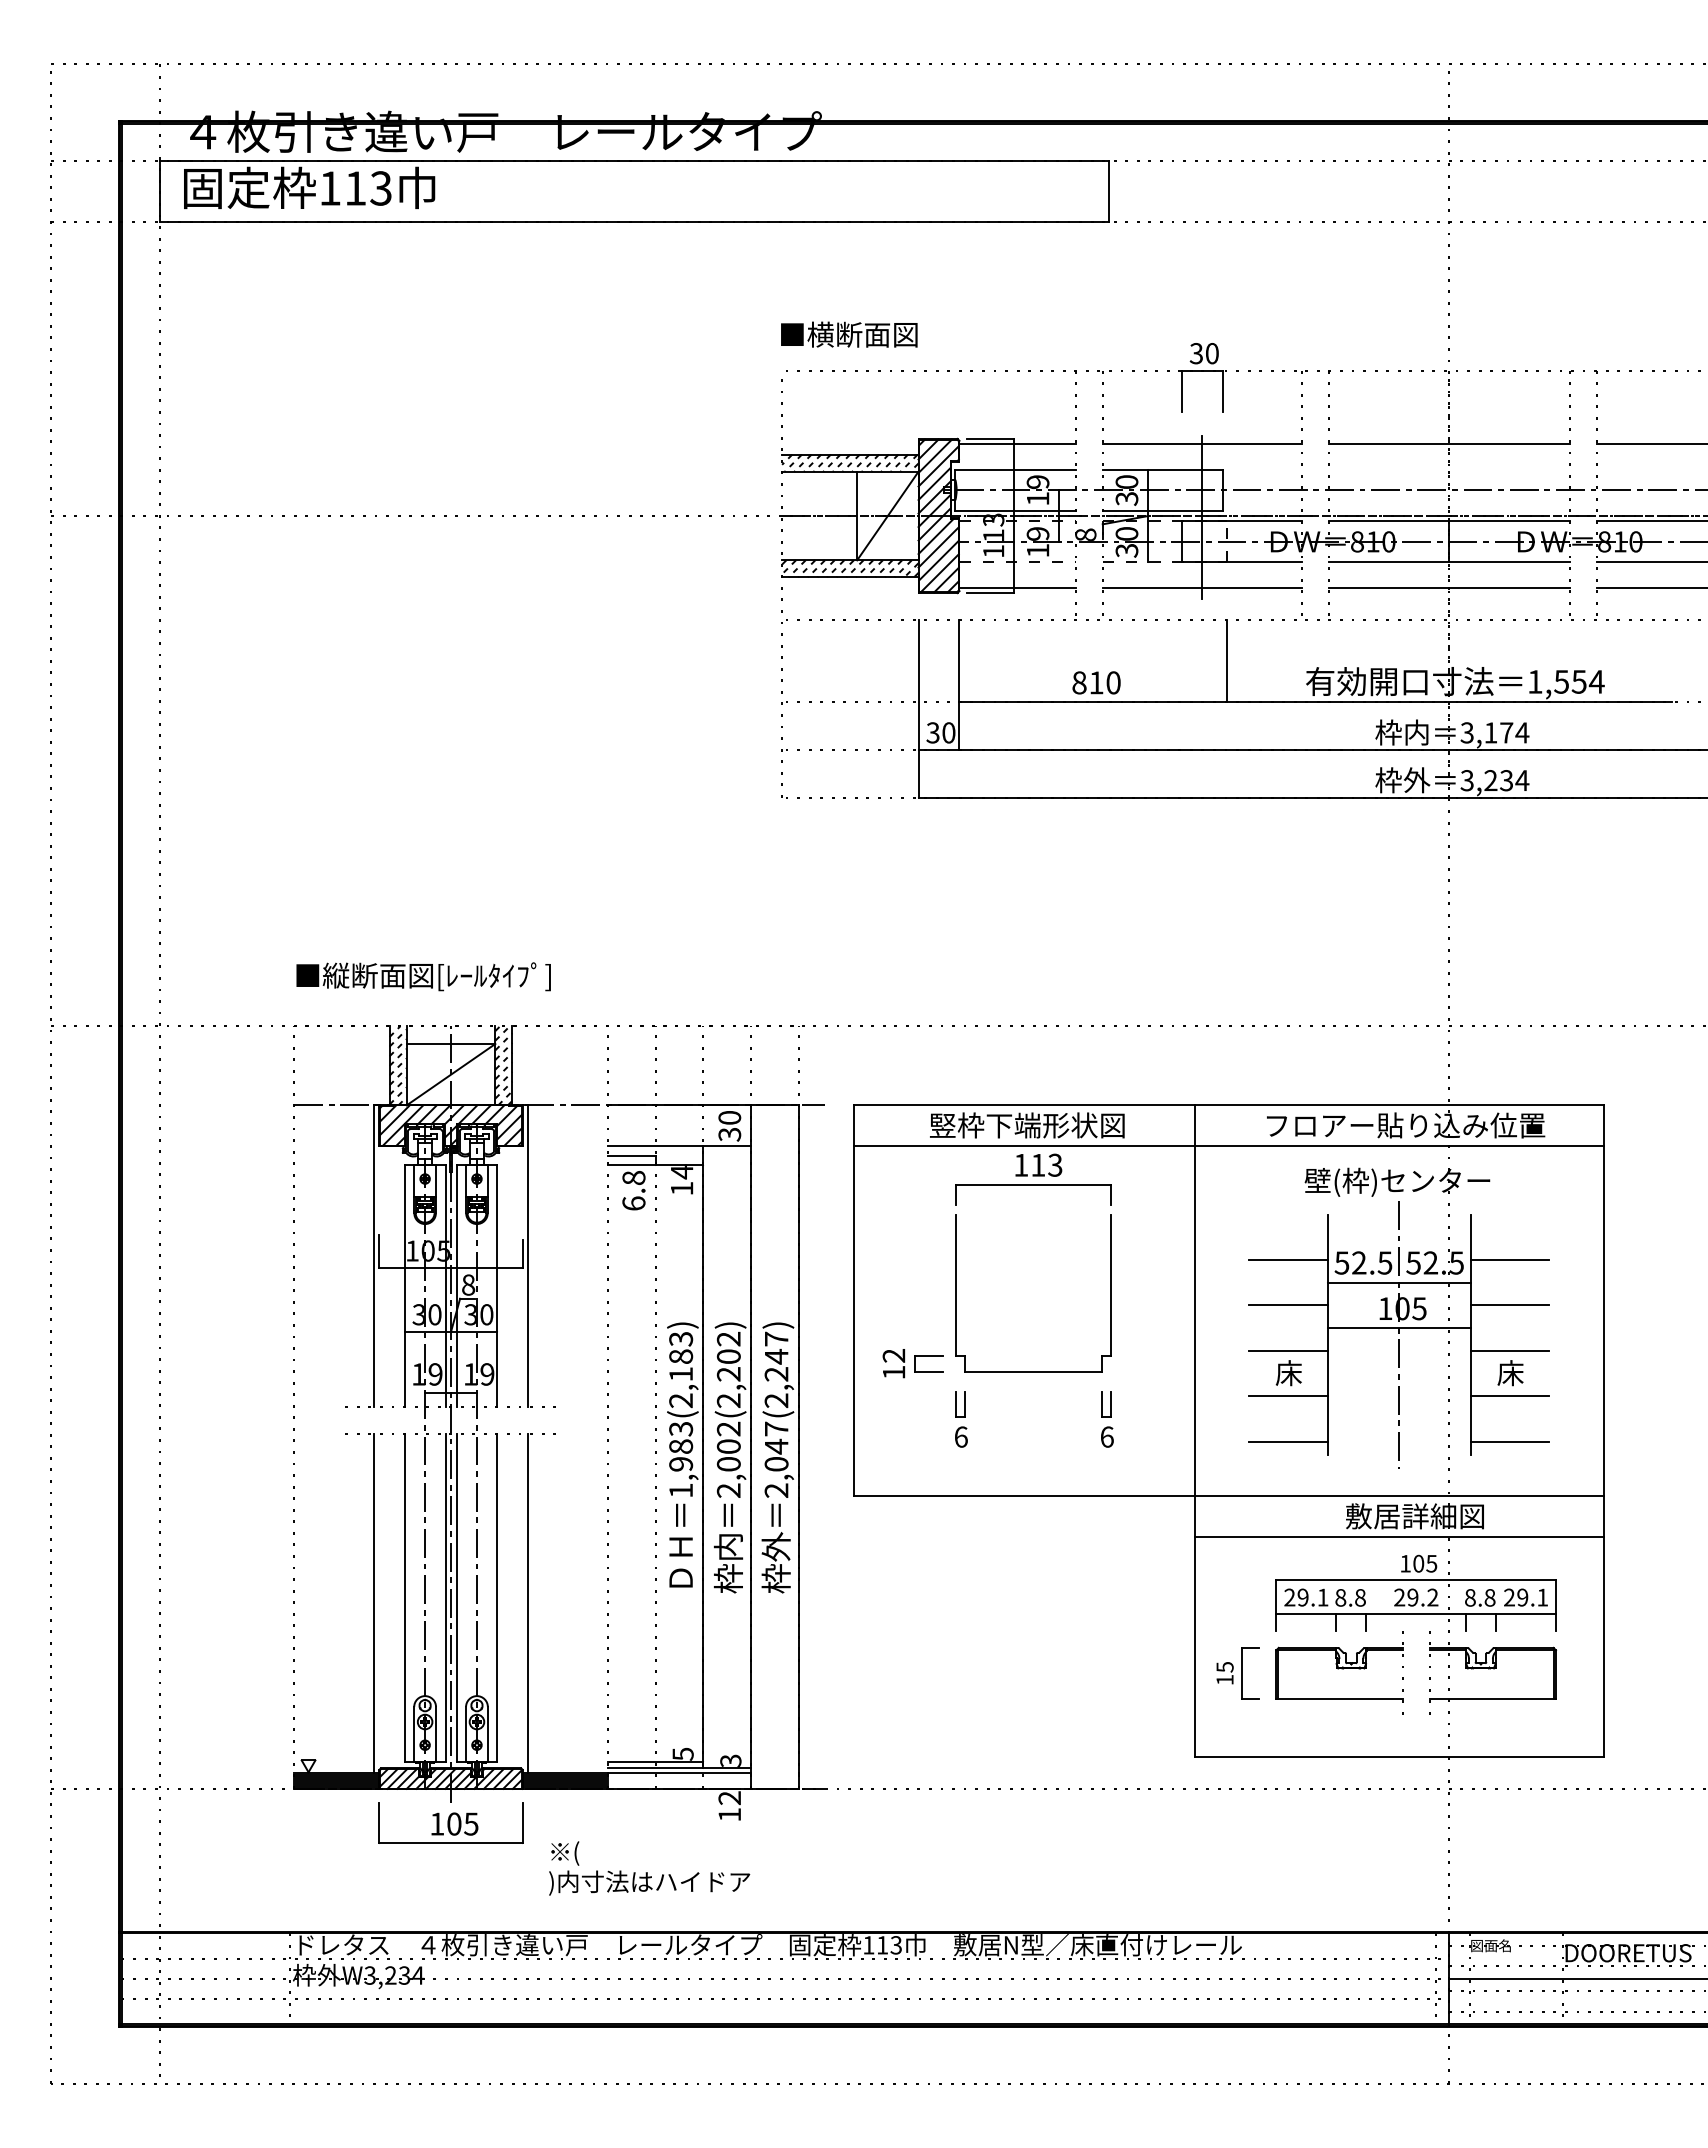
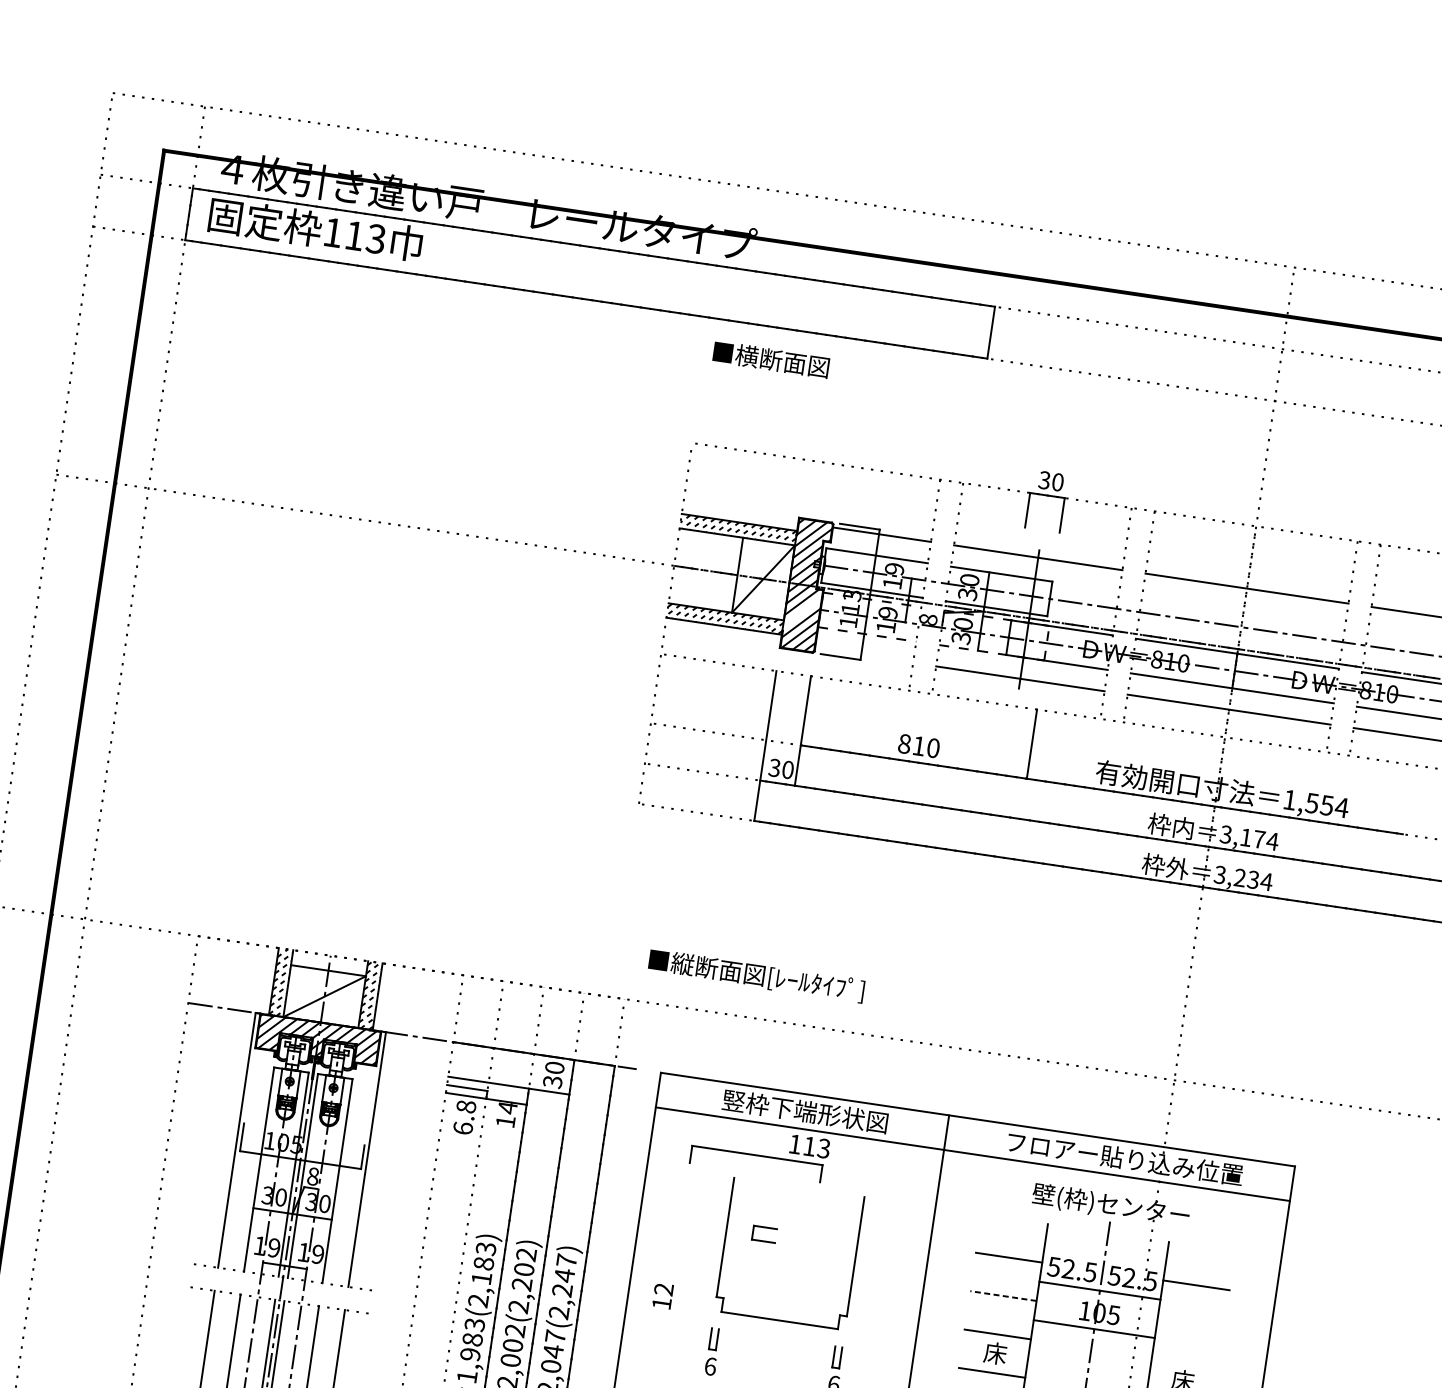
text: (849, 334) -> (771, 359), moved
line: (938, 547) -> (802, 611), removed
line: (1017, 587) -> (864, 655), removed
text: (423, 976) -> (756, 975), moved
part: (1033, 1185) -> (757, 1156), moved
line: (1287, 1305) -> (1002, 1296), solid -> dashed
line: (1509, 1305) -> (1190, 1323), removed
line: (1509, 1350) -> (1184, 1361), removed
part: (928, 1356) -> (764, 1228), moved

